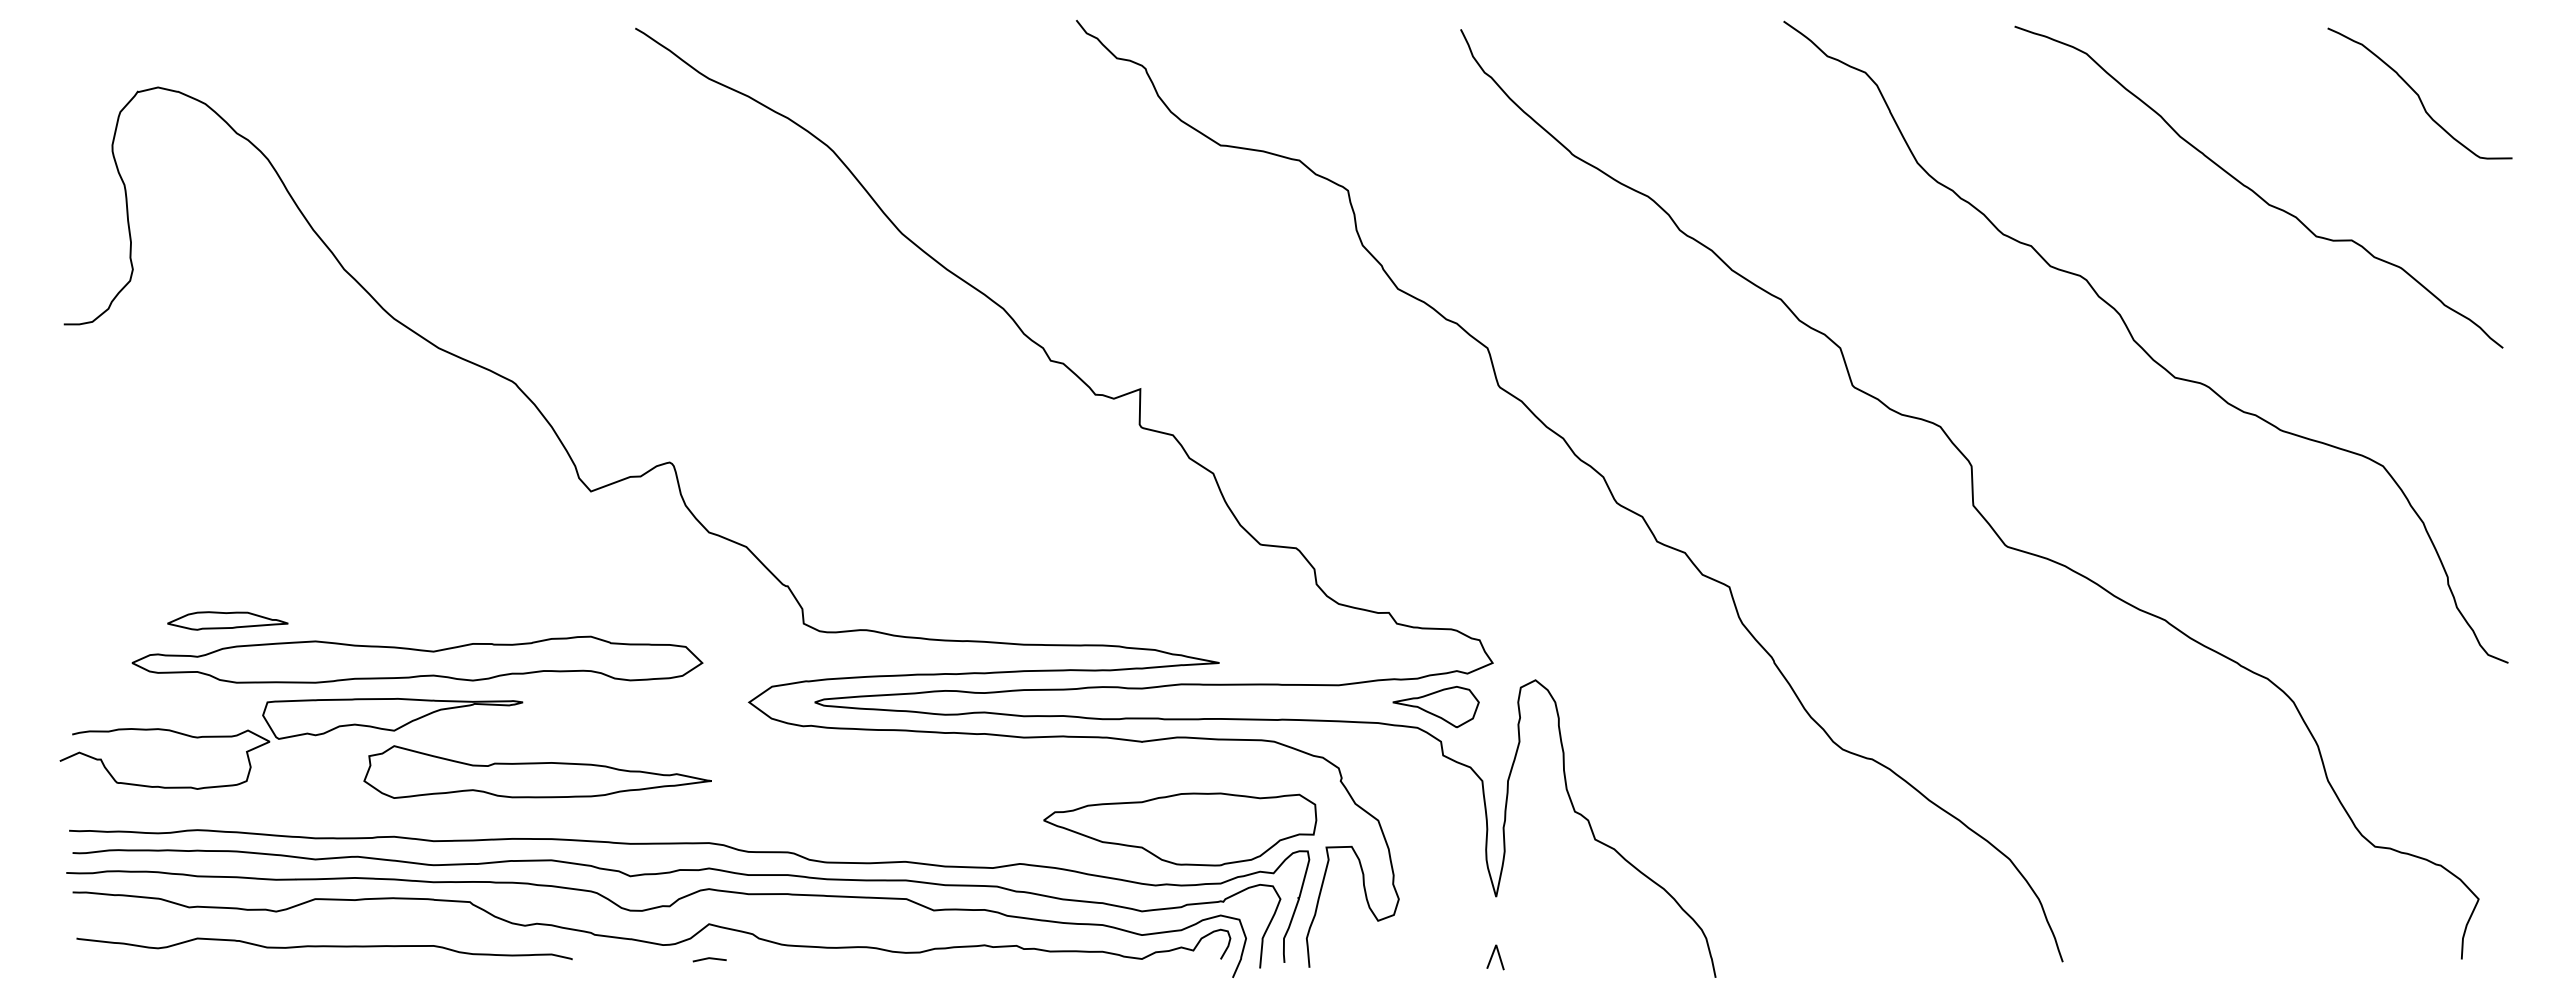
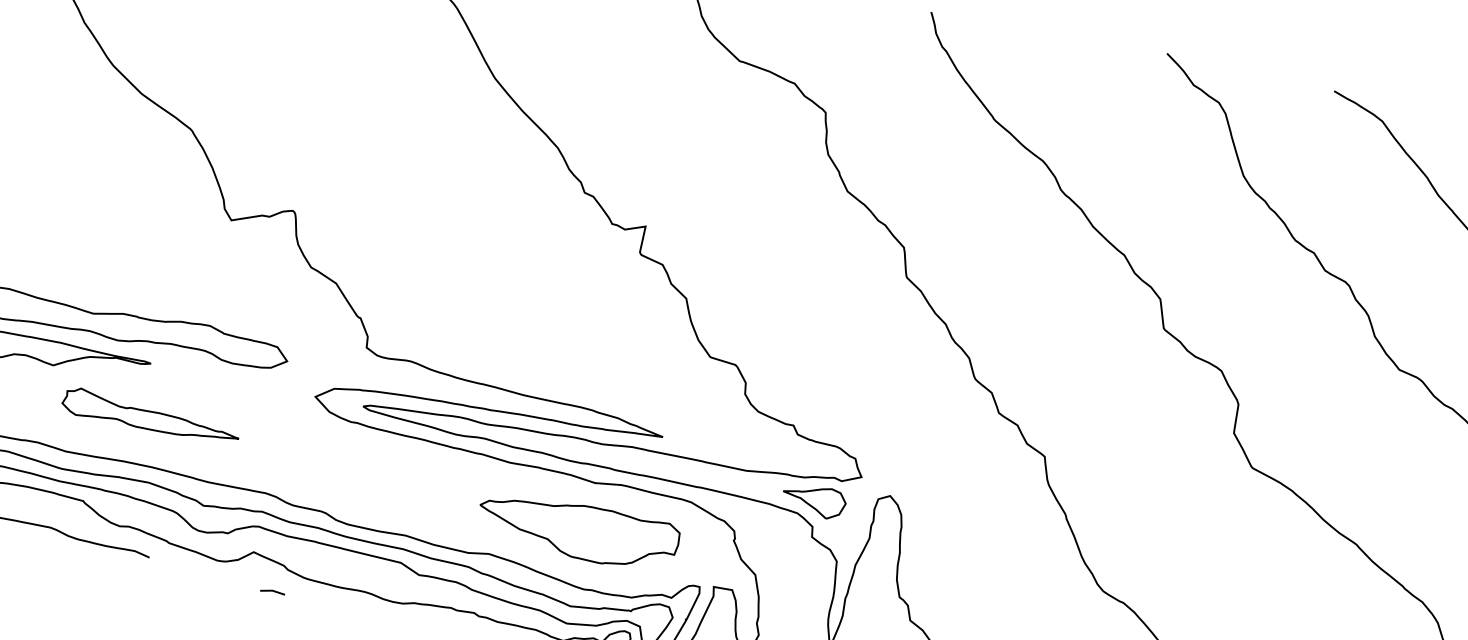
part: (537, 771) -> (151, 416), size x0.7
part: (1180, 829) -> (578, 531), moved
line: (709, 959) -> (272, 591), moved

